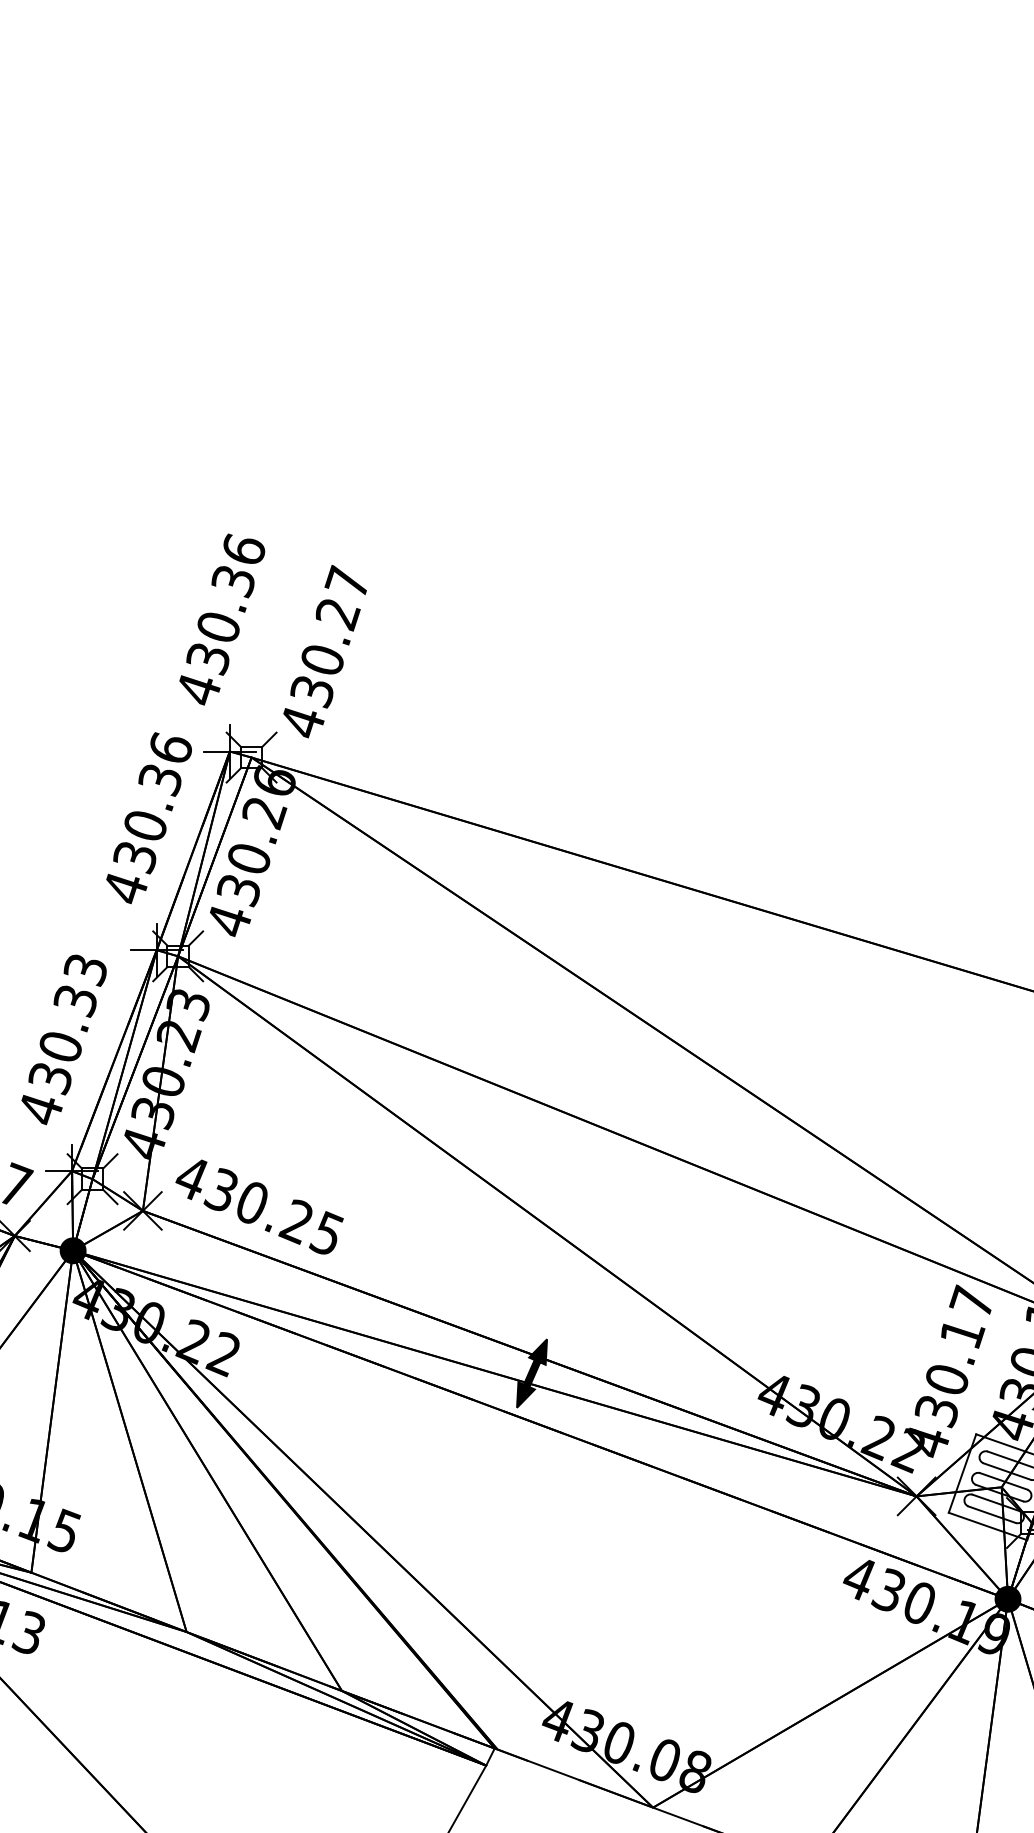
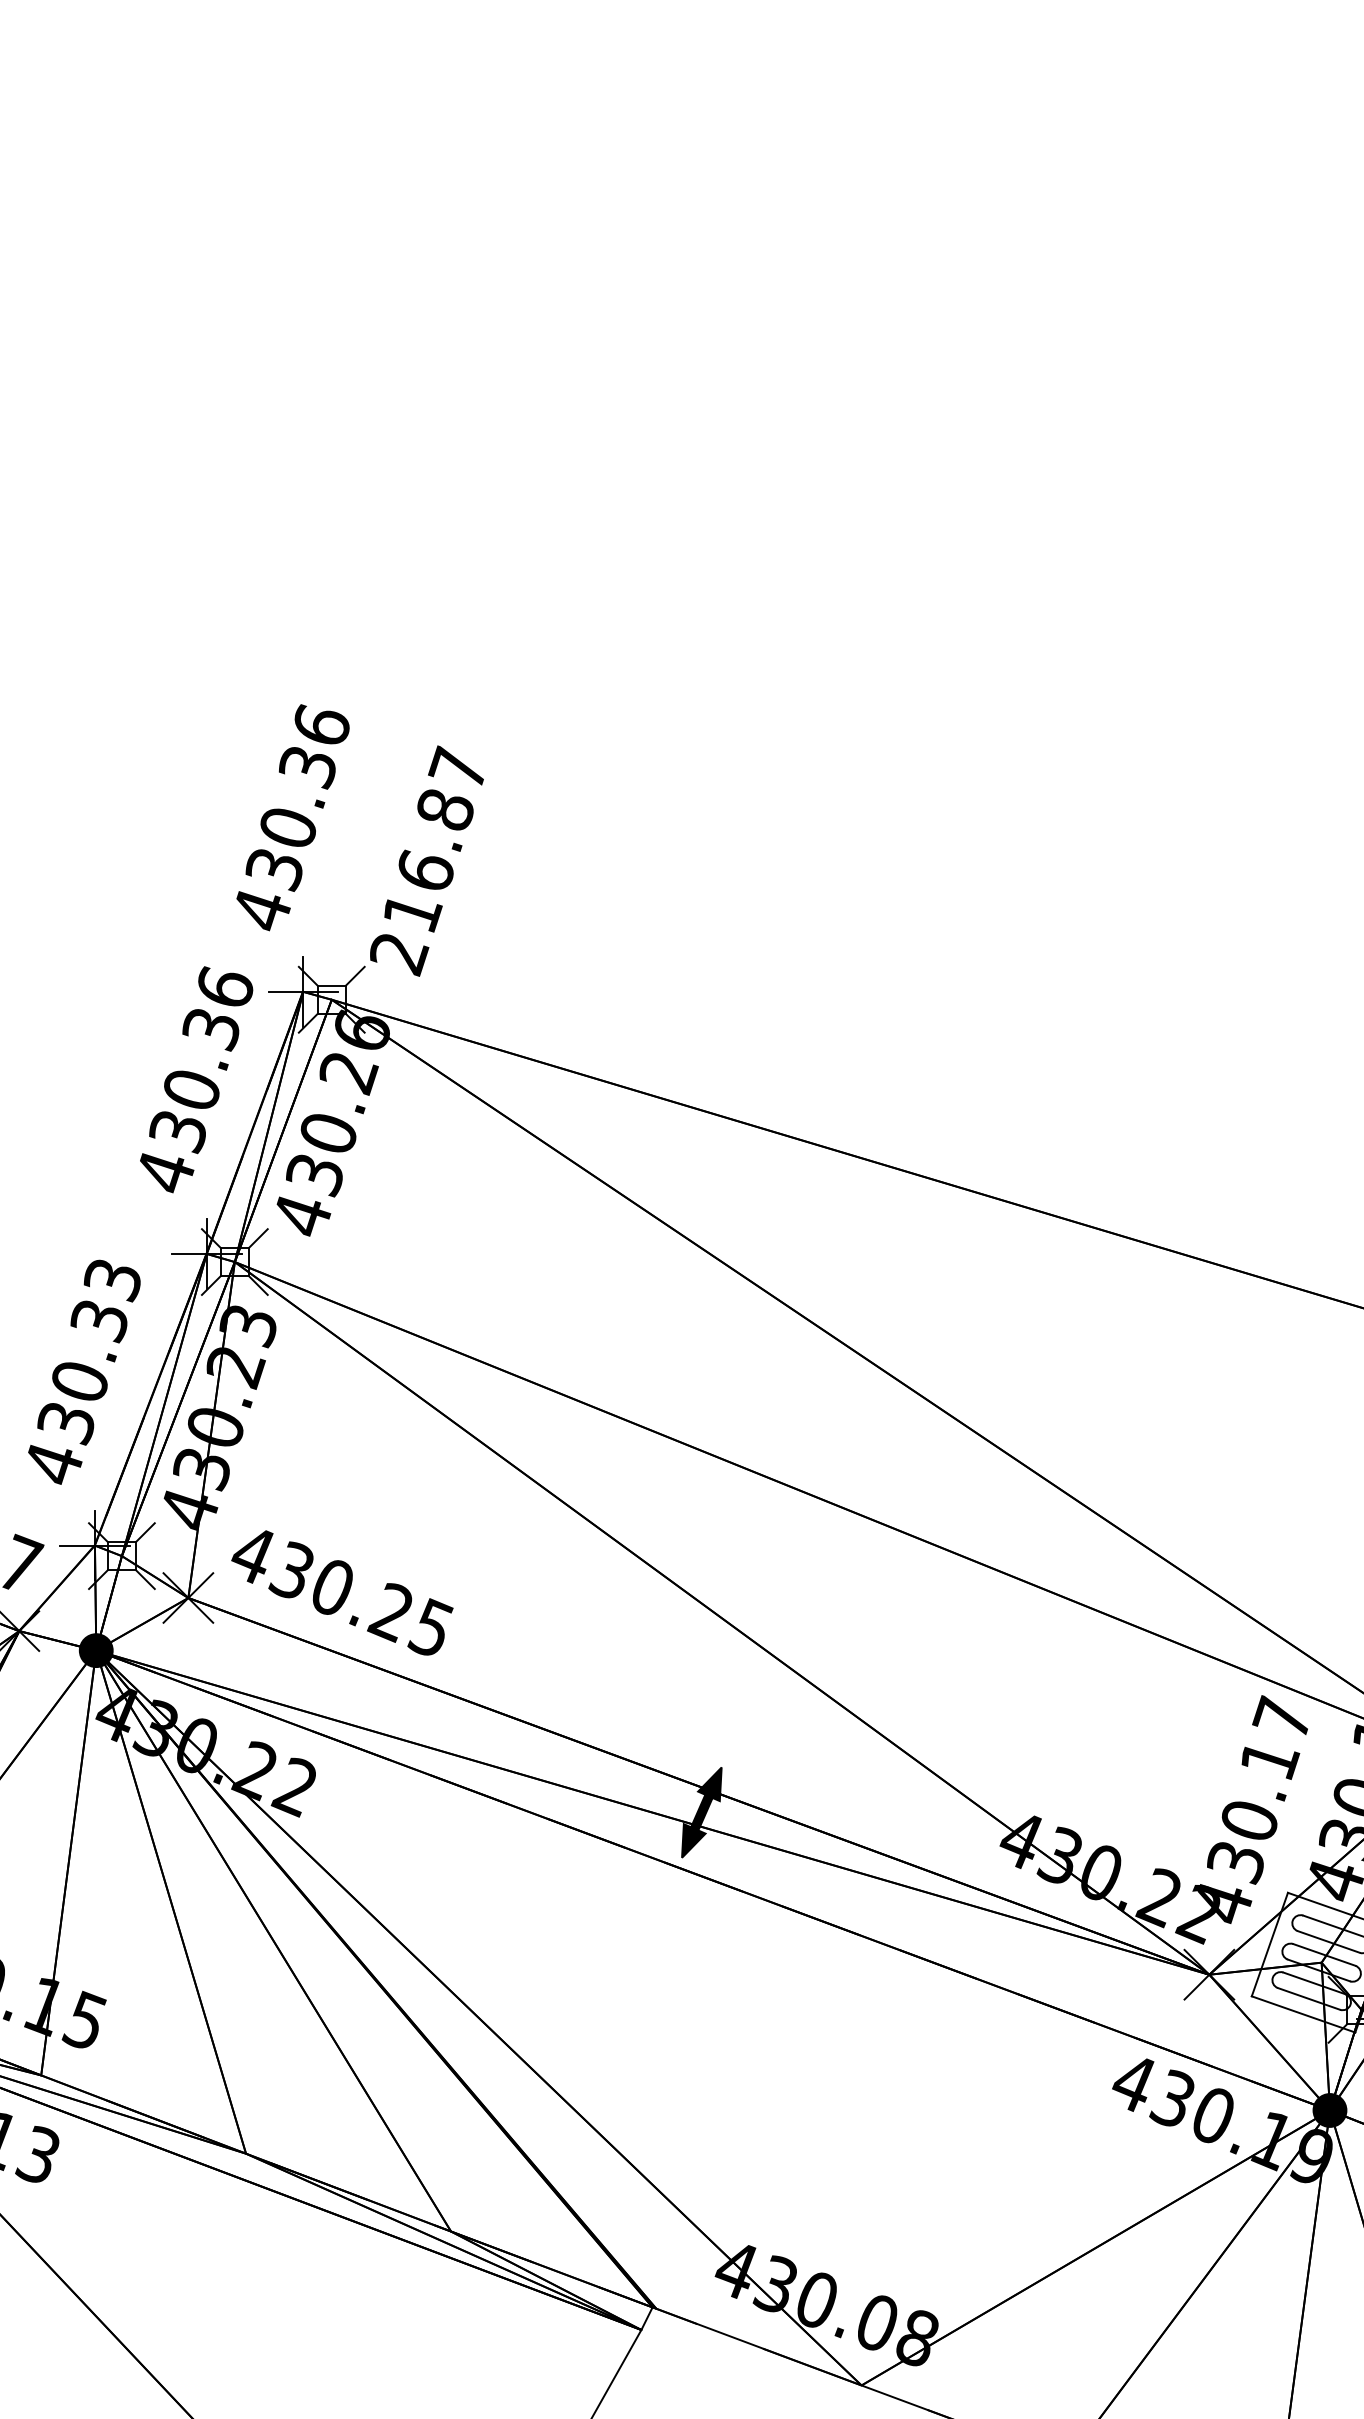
text: (320, 668) -> (422, 882), 430.27 -> 216.87

